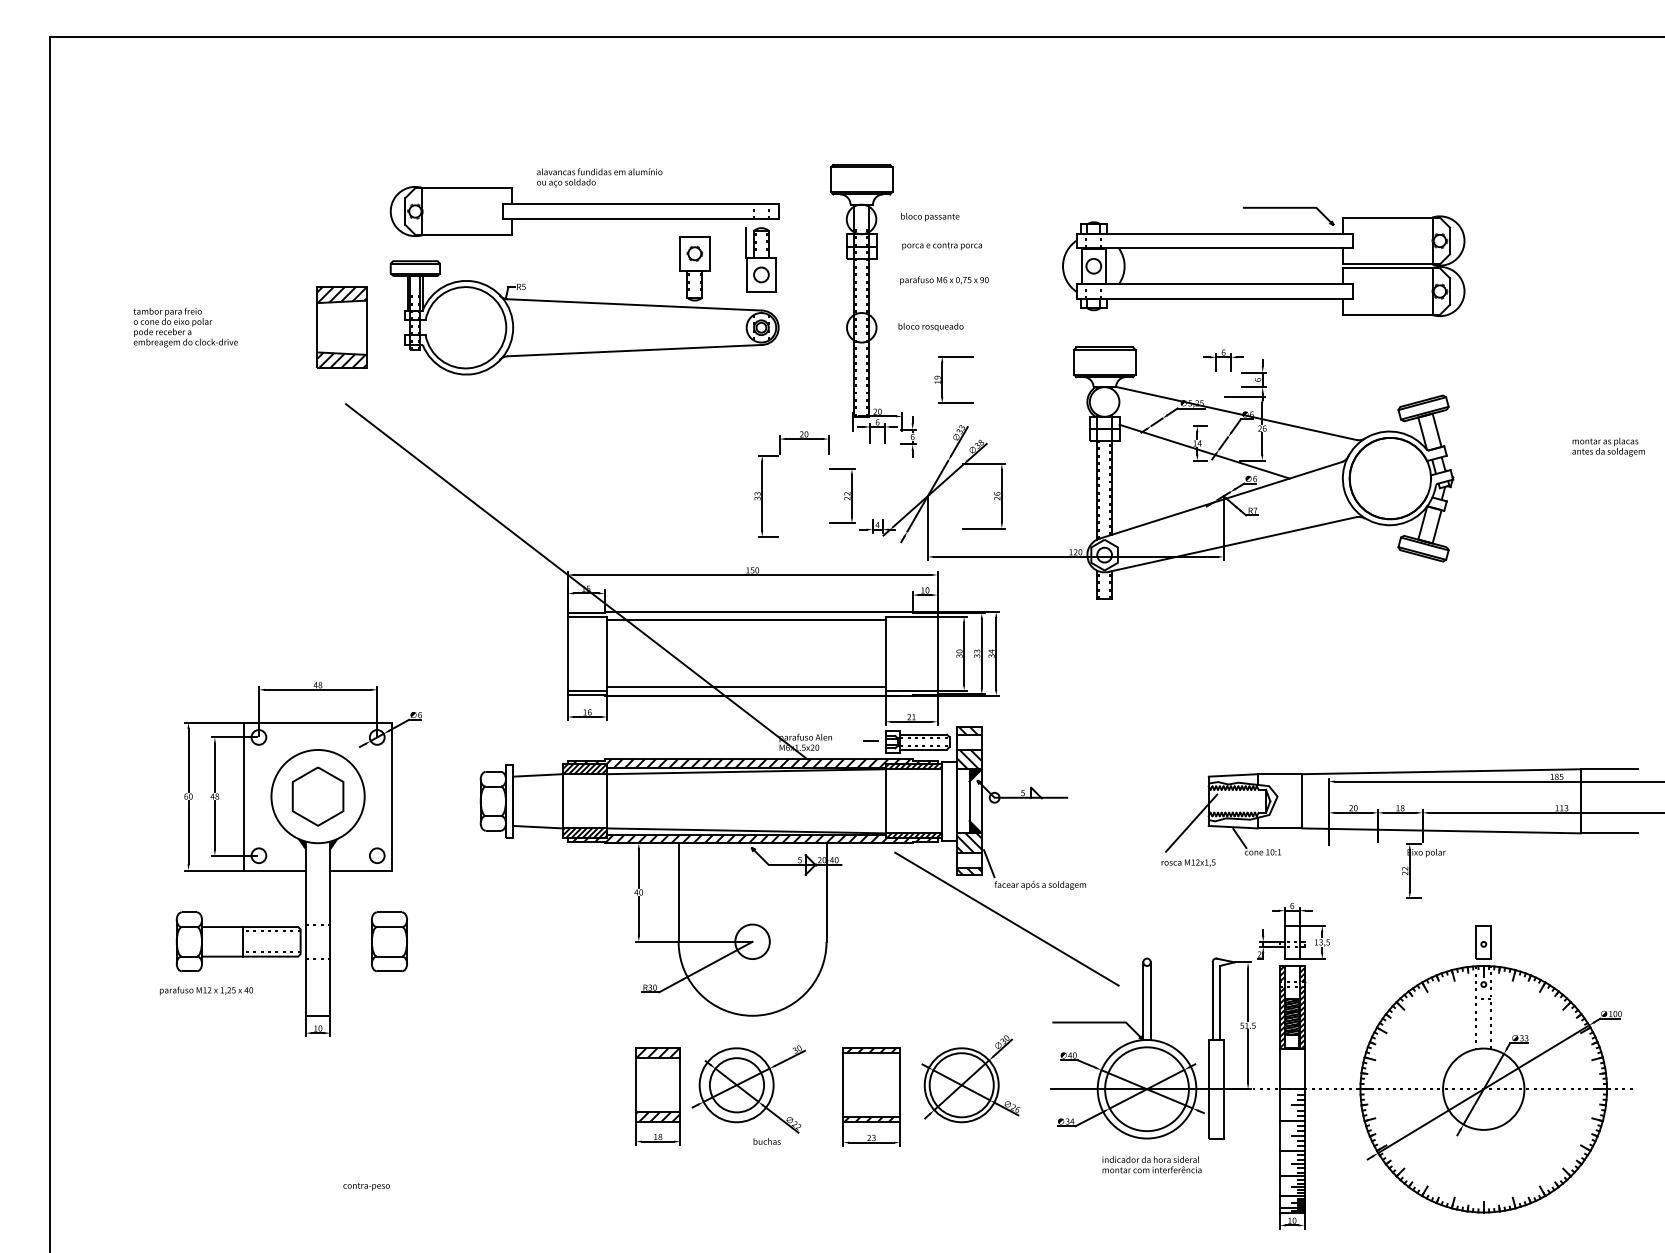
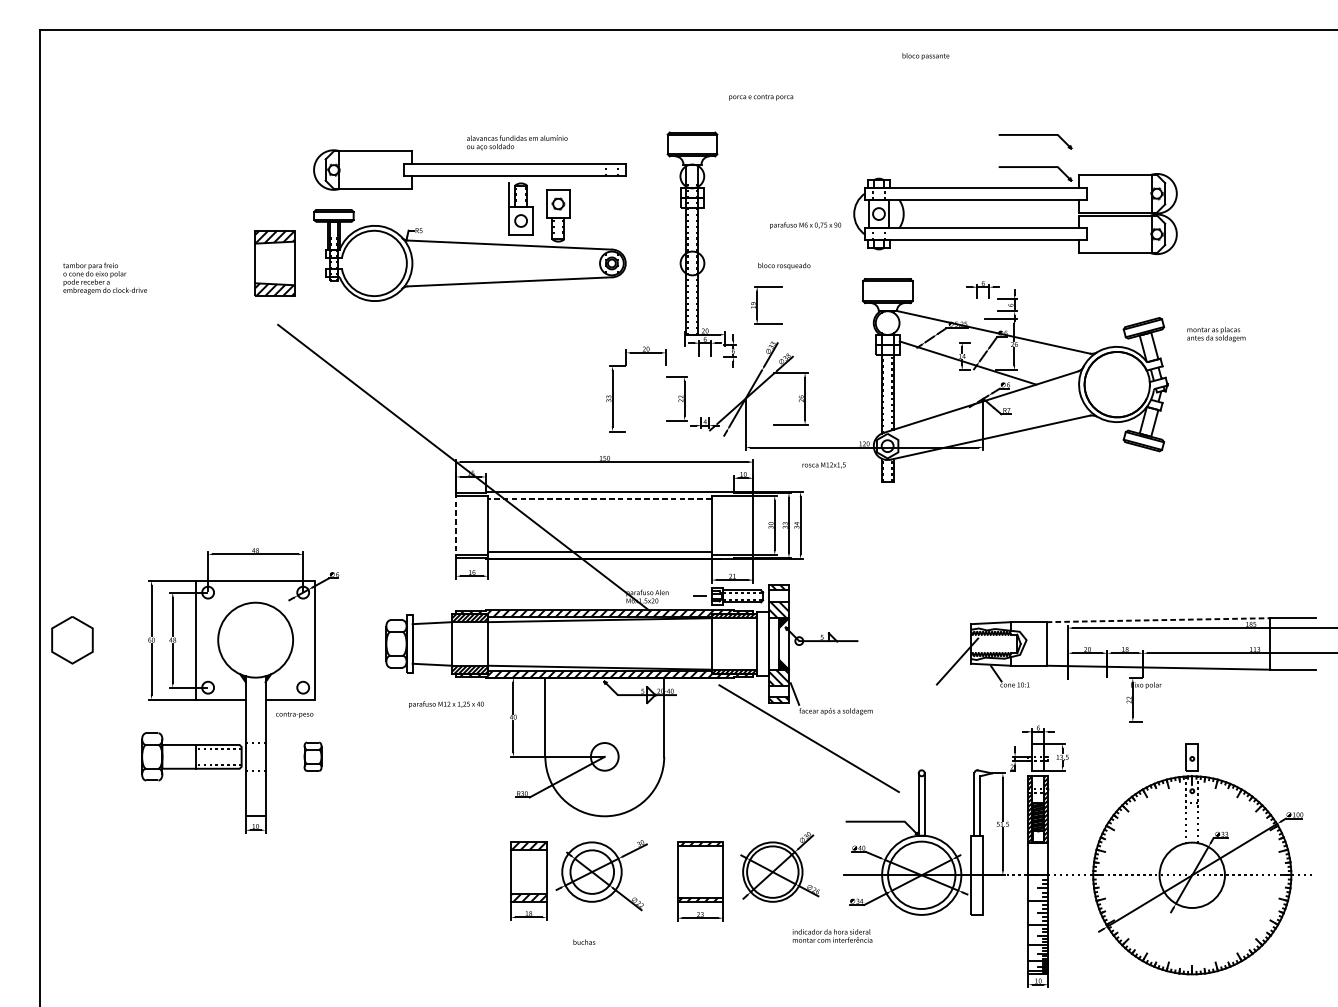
curve: (1288, 168) -> (1035, 135), added
text: (599, 177) -> (517, 142), moved
text: (930, 217) -> (926, 56), moved
text: (941, 246) -> (760, 97), moved
part: (760, 259) -> (520, 208), moved
text: (944, 280) -> (805, 225), moved
text: (185, 327) -> (104, 278), moved
text: (930, 327) -> (783, 266), moved
text: (1608, 446) -> (1216, 333), moved
line: (745, 620) -> (599, 498), solid -> dashed
line: (567, 653) -> (456, 525), solid -> dashed
line: (1442, 771) -> (1159, 620), solid -> dashed
part: (317, 796) -> (71, 640), moved
text: (1188, 862) -> (824, 464), moved
part: (389, 941) -> (313, 756), size x0.6
text: (206, 990) -> (446, 704), moved
text: (766, 1141) -> (583, 942), moved
text: (1151, 1164) -> (832, 935), moved
text: (366, 1186) -> (294, 714), moved

